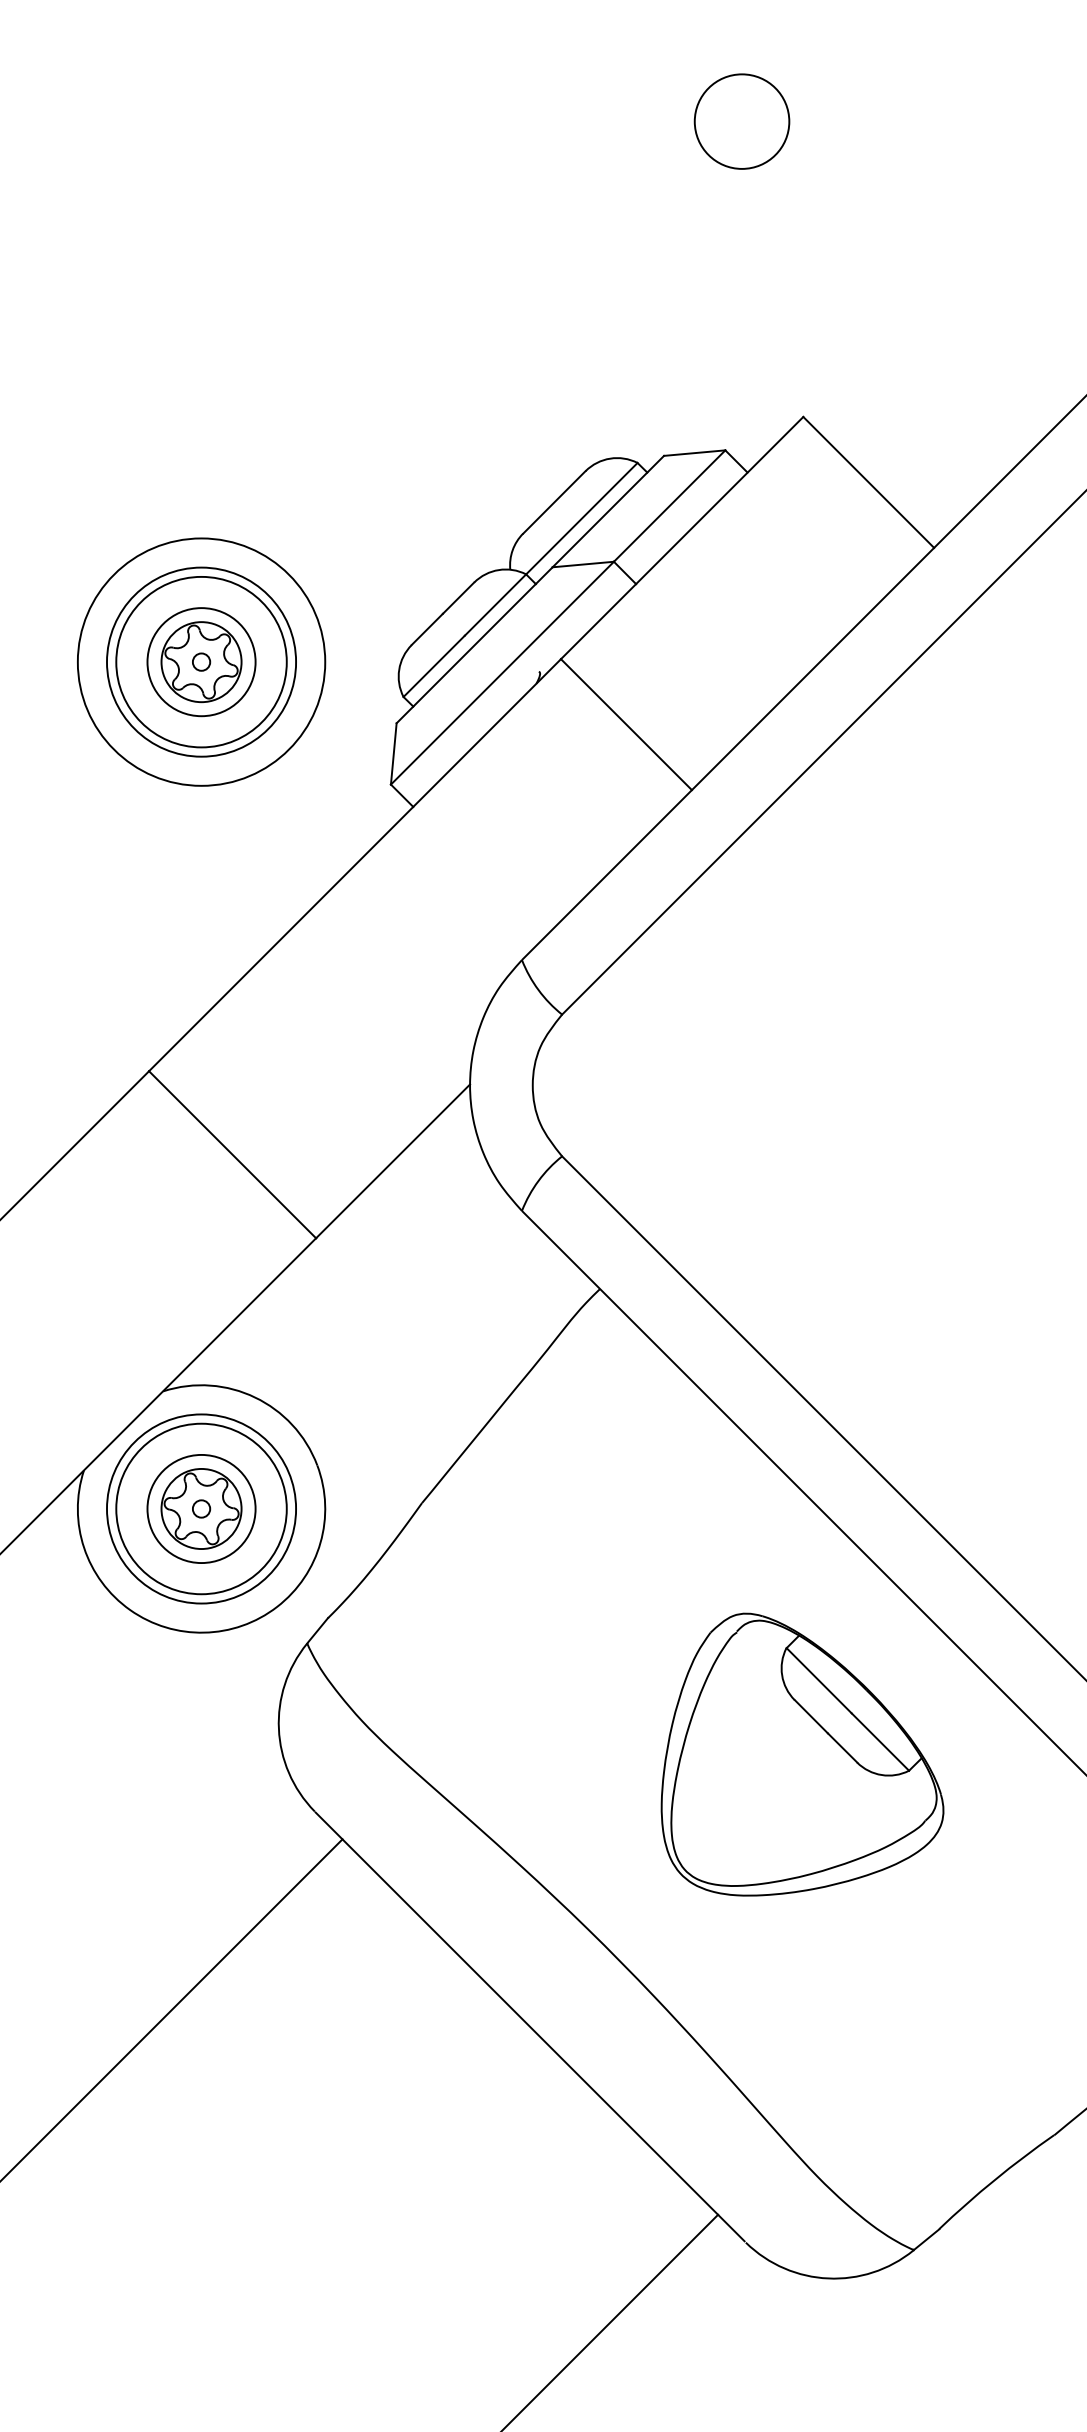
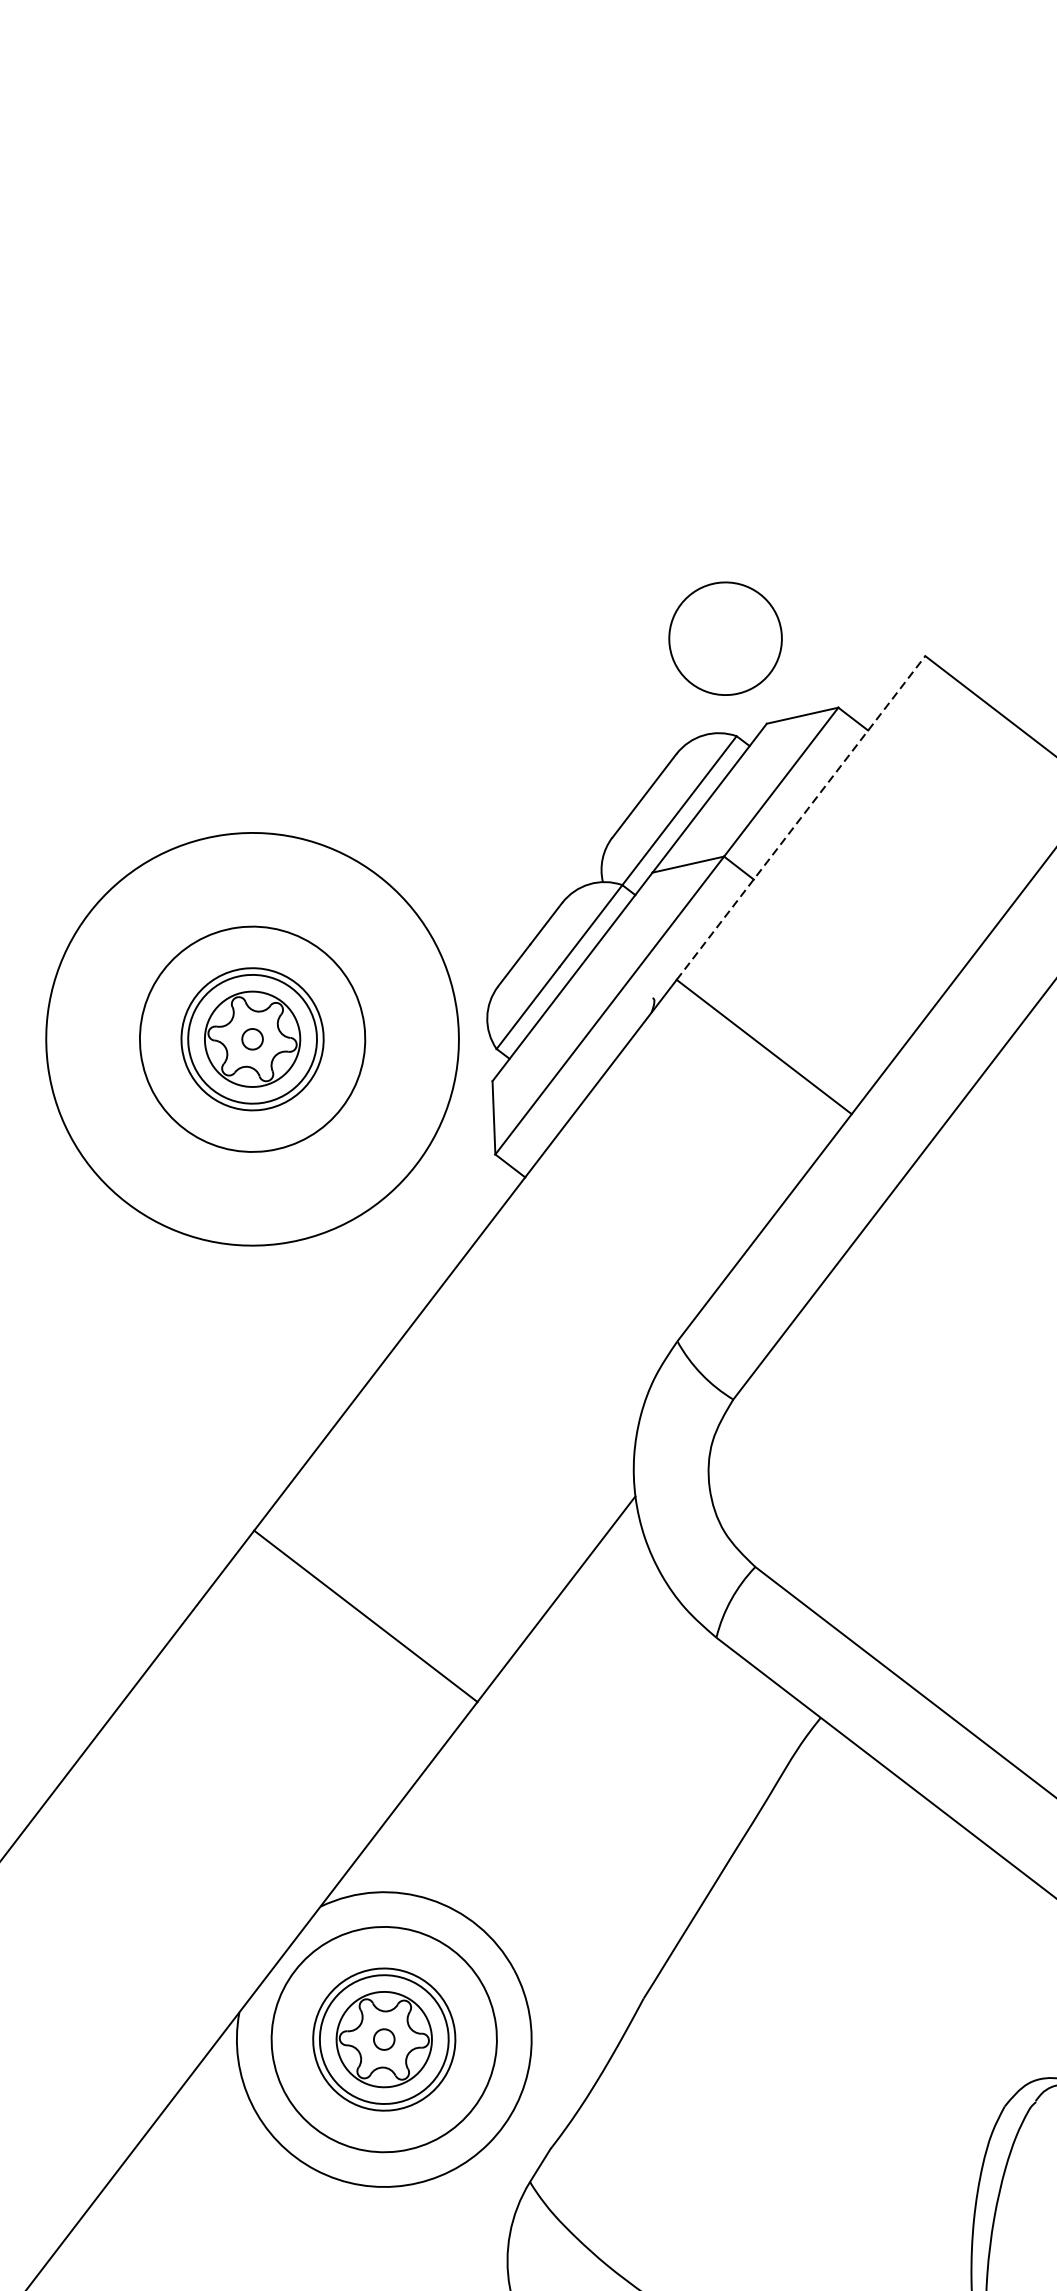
circle: (741, 121) -> (724, 638), moved
line: (682, 537) -> (801, 817), solid -> dashed
circle: (201, 661) -> (252, 1038), size x0.7
circle: (201, 661) -> (252, 1038), size x1.4
circle: (201, 1508) -> (384, 2039), size x0.7

